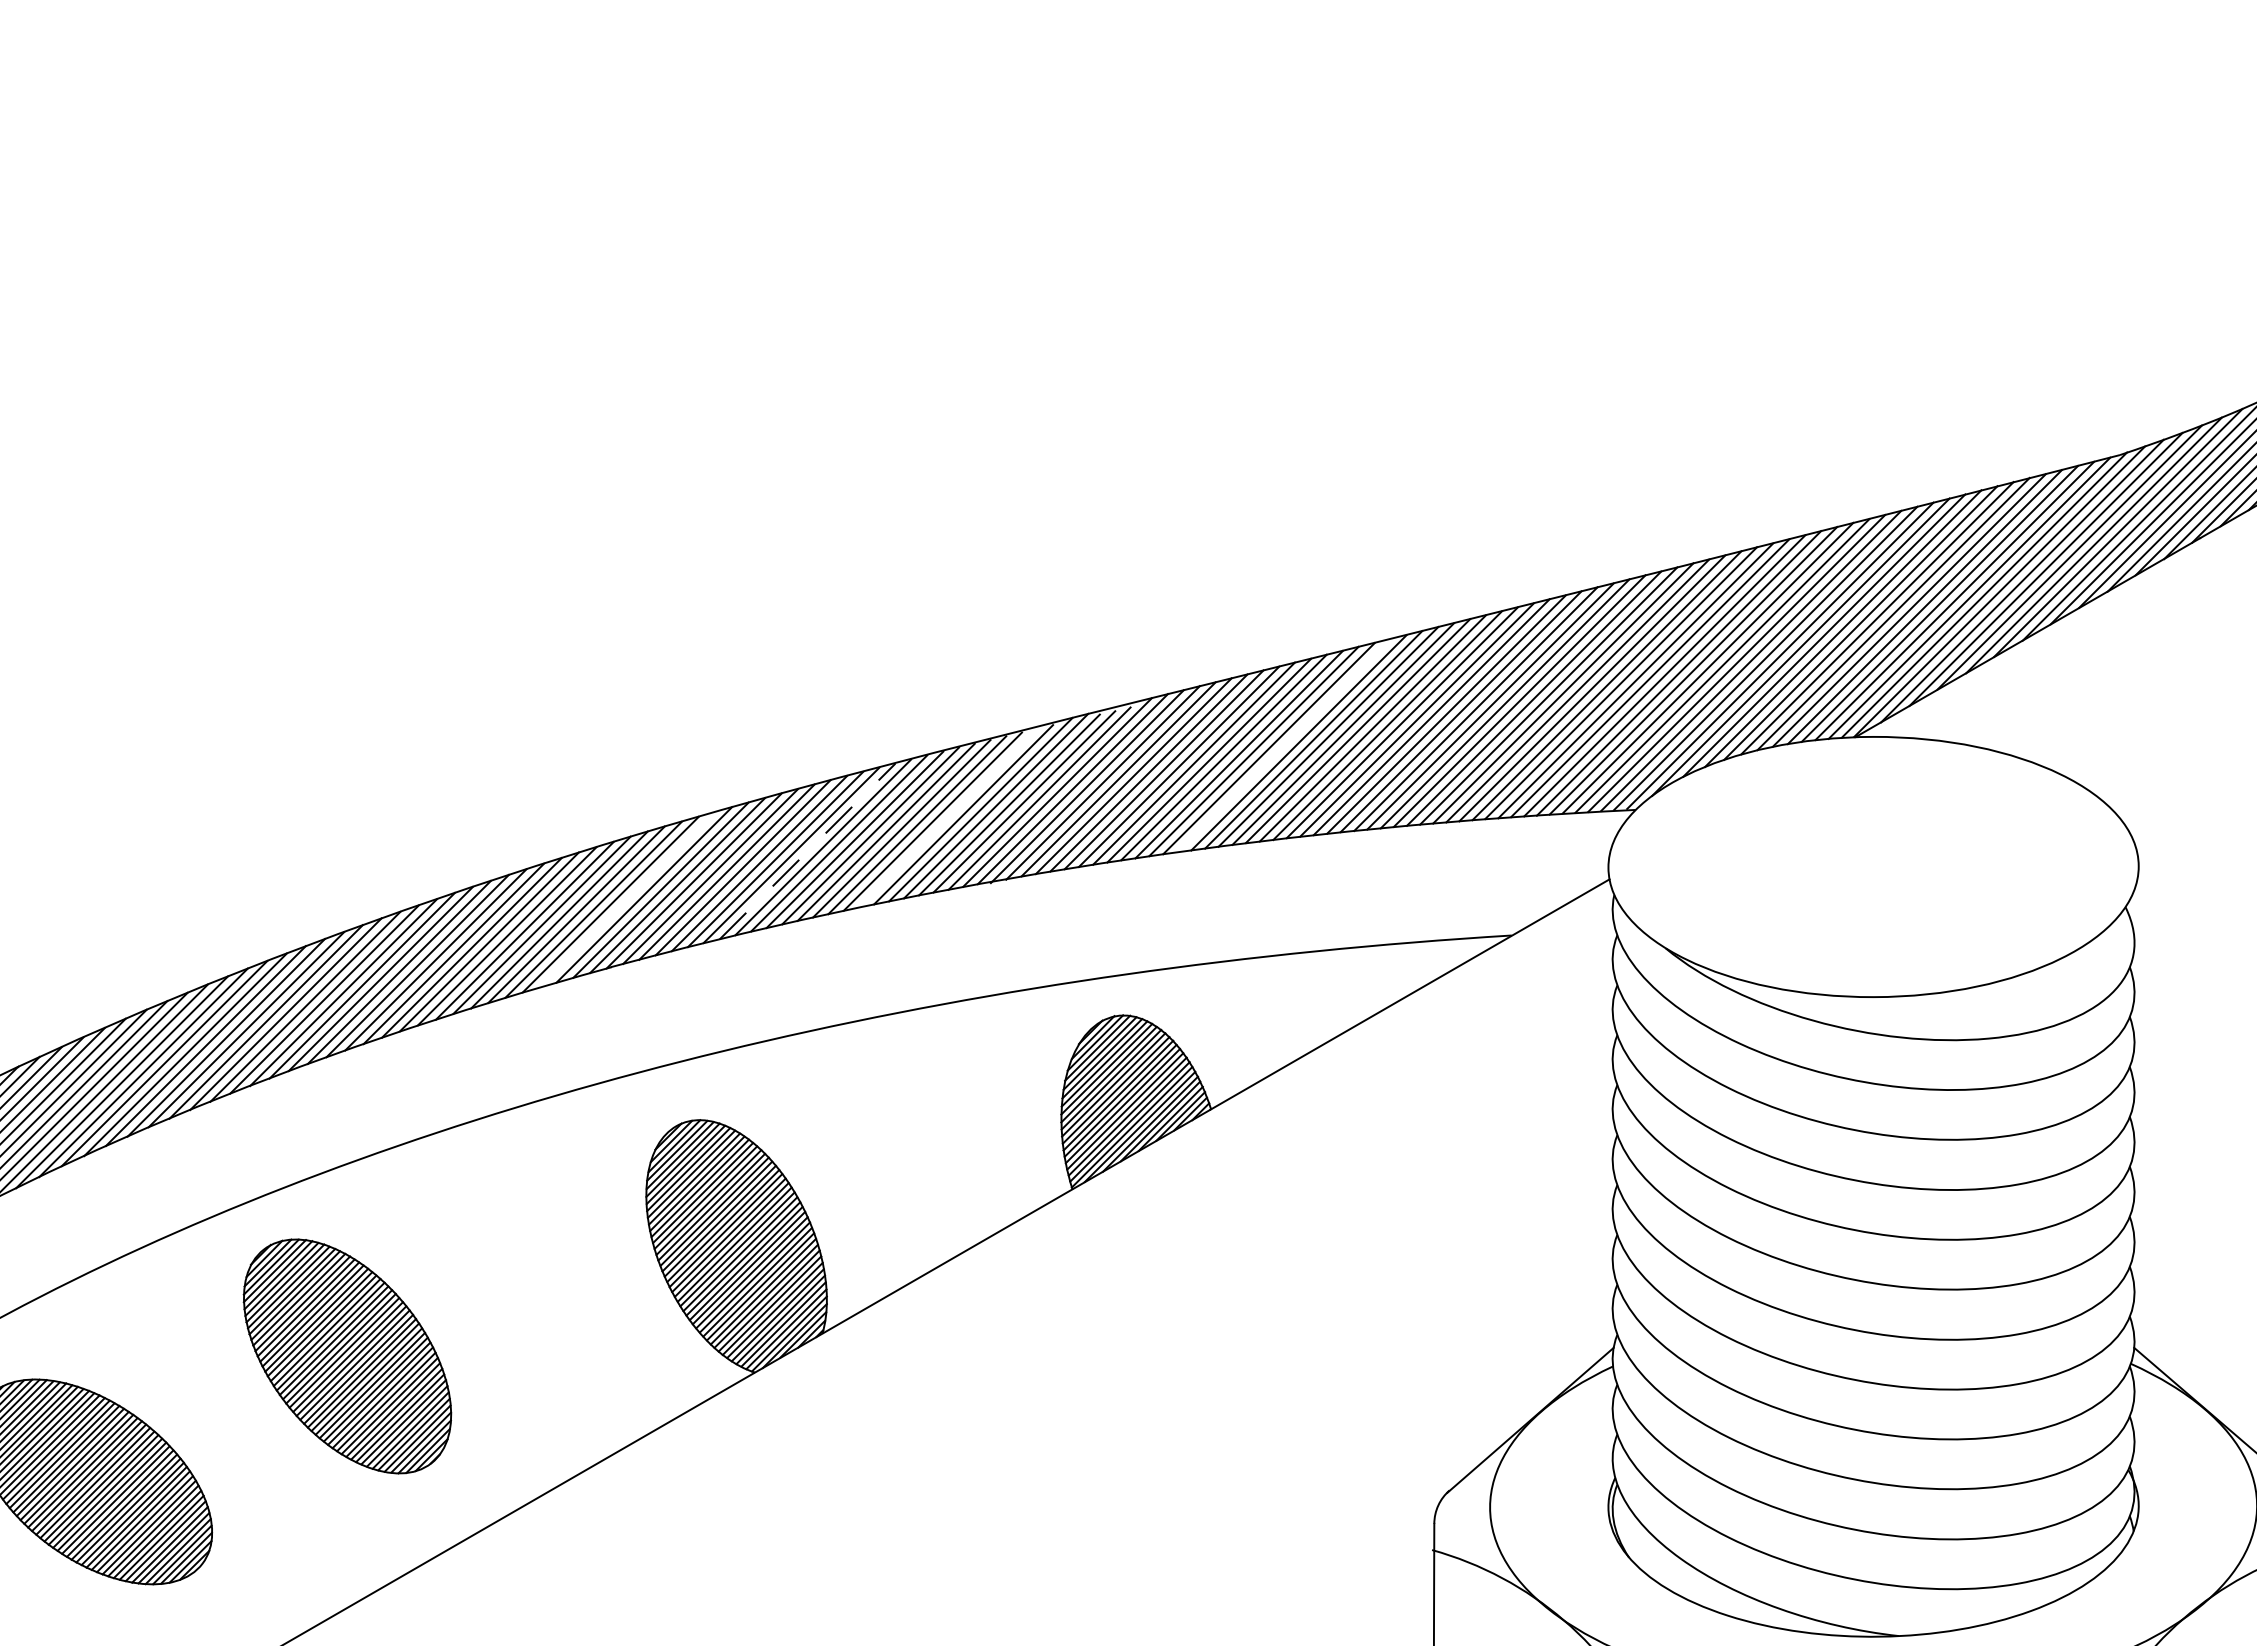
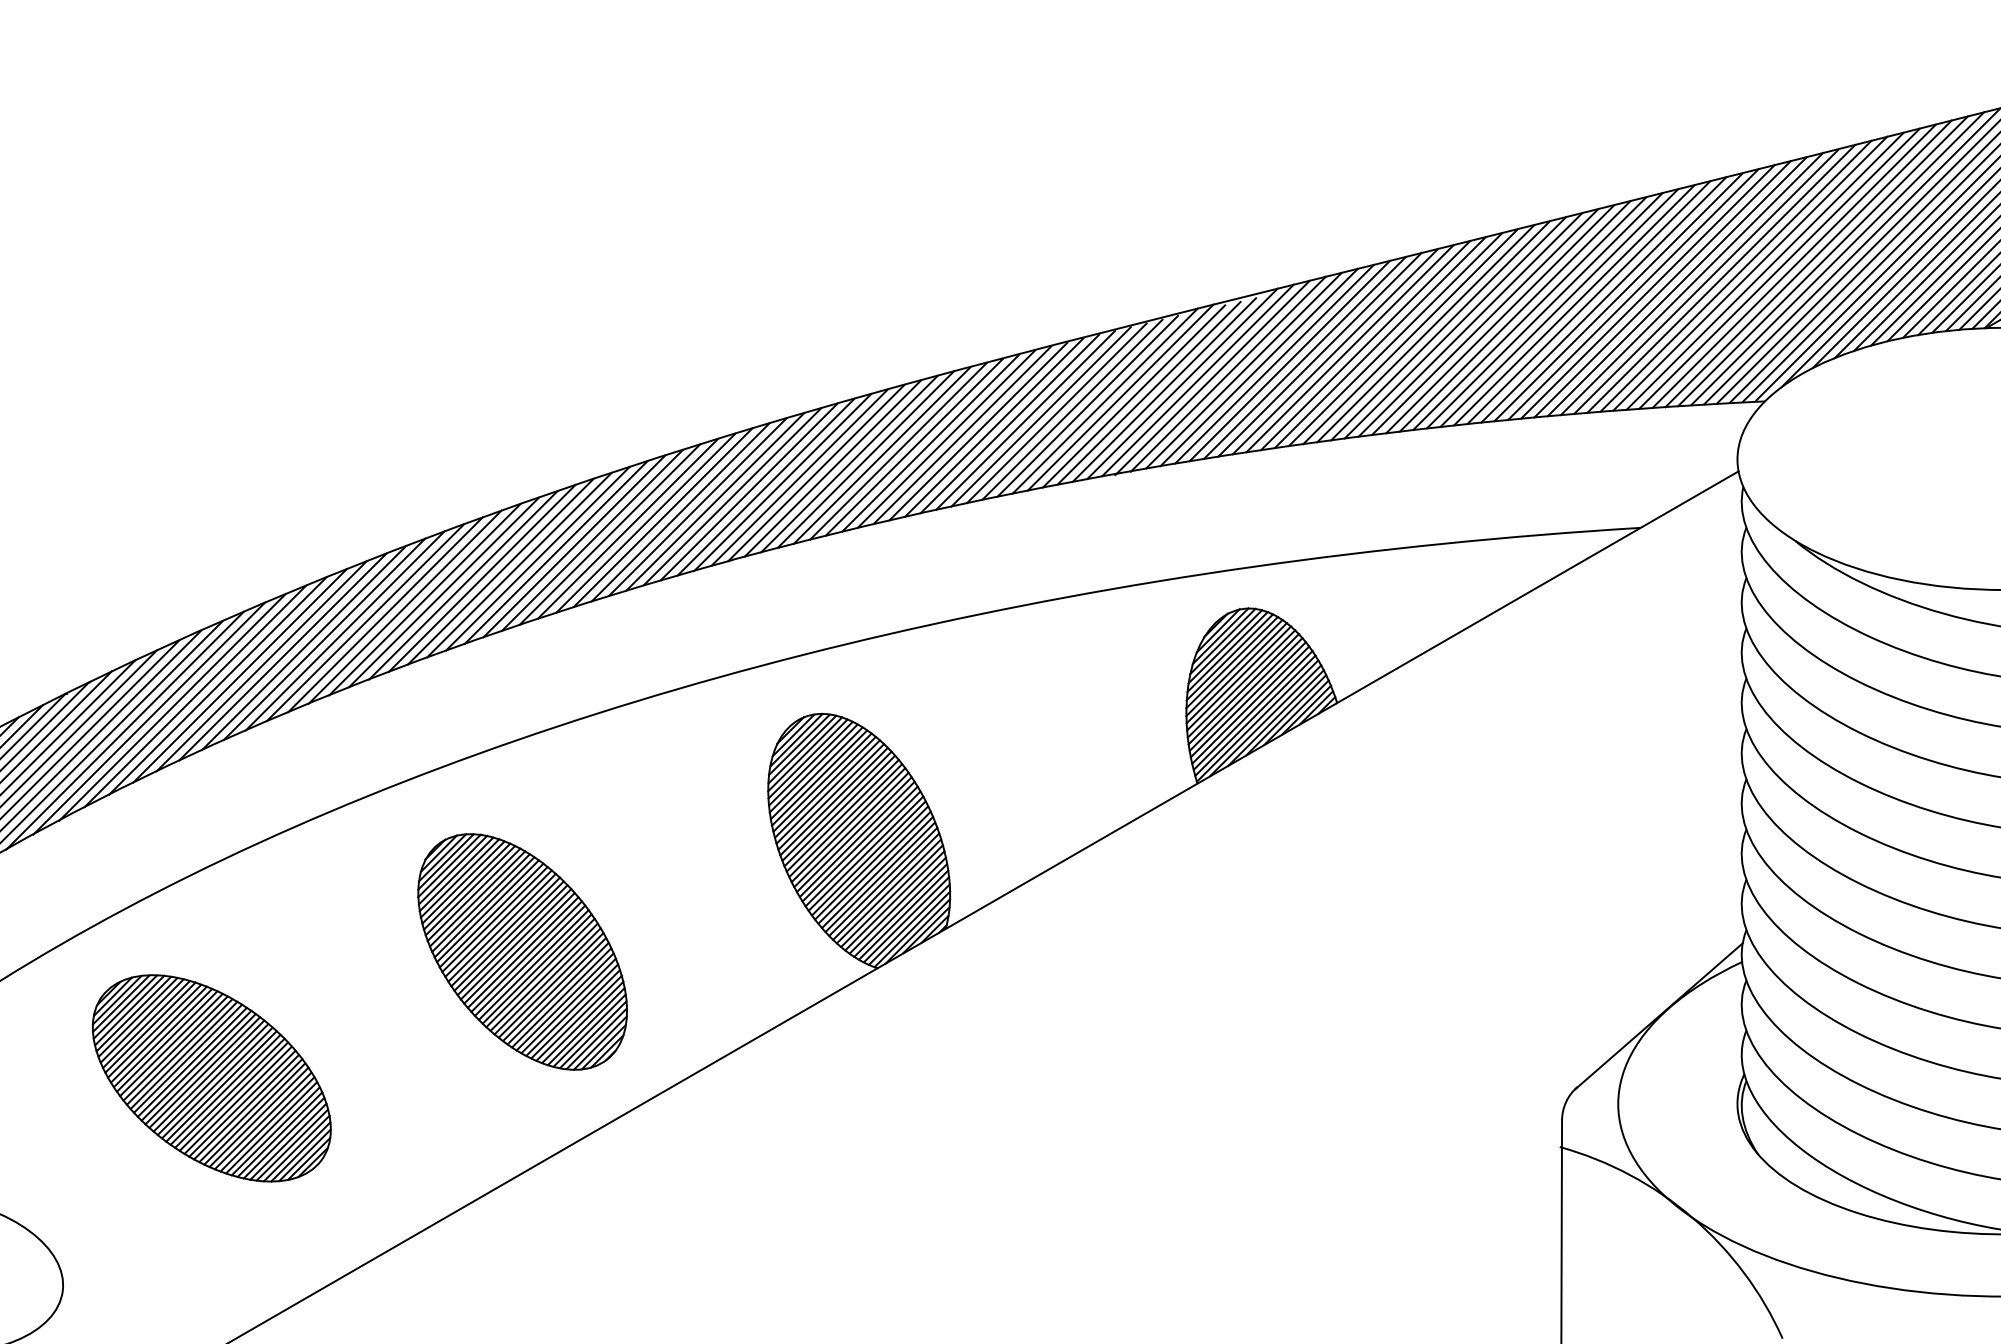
line: (1283, 745) -> (1410, 336), added
line: (948, 817) -> (1072, 409), added
line: (807, 851) -> (930, 443), dashed -> solid
line: (627, 899) -> (749, 491), added
part: (347, 1356) -> (522, 952), moved

